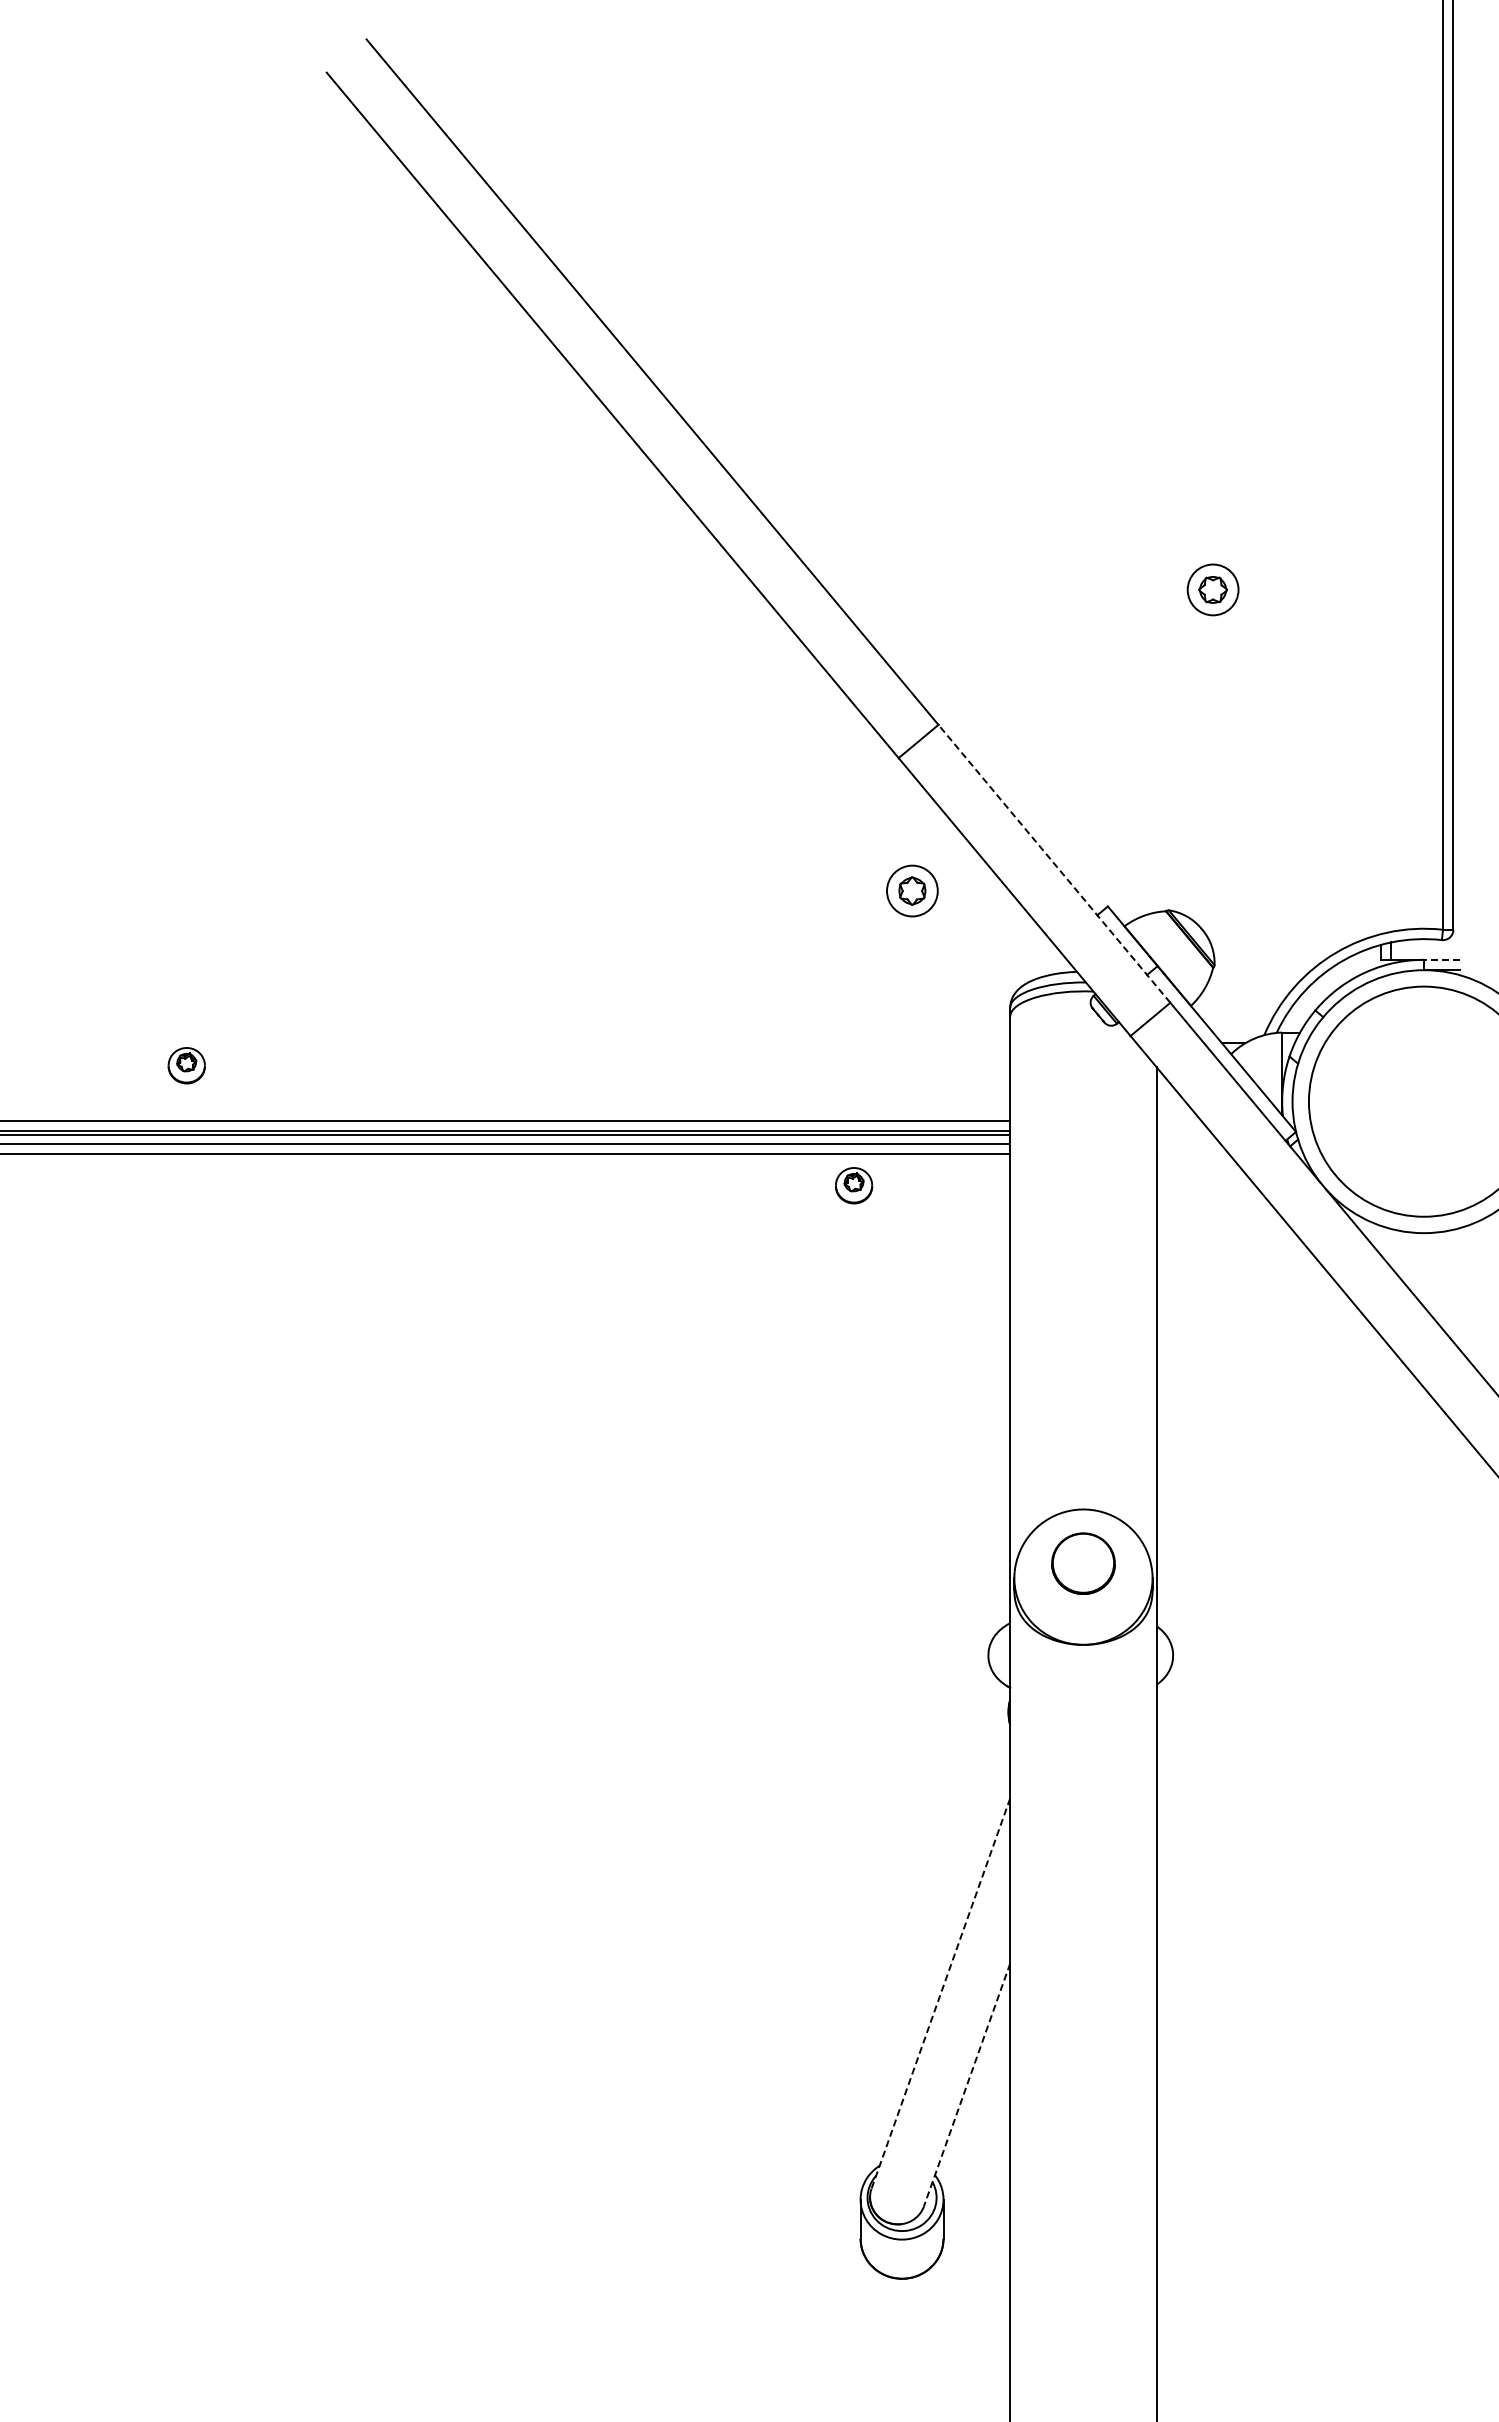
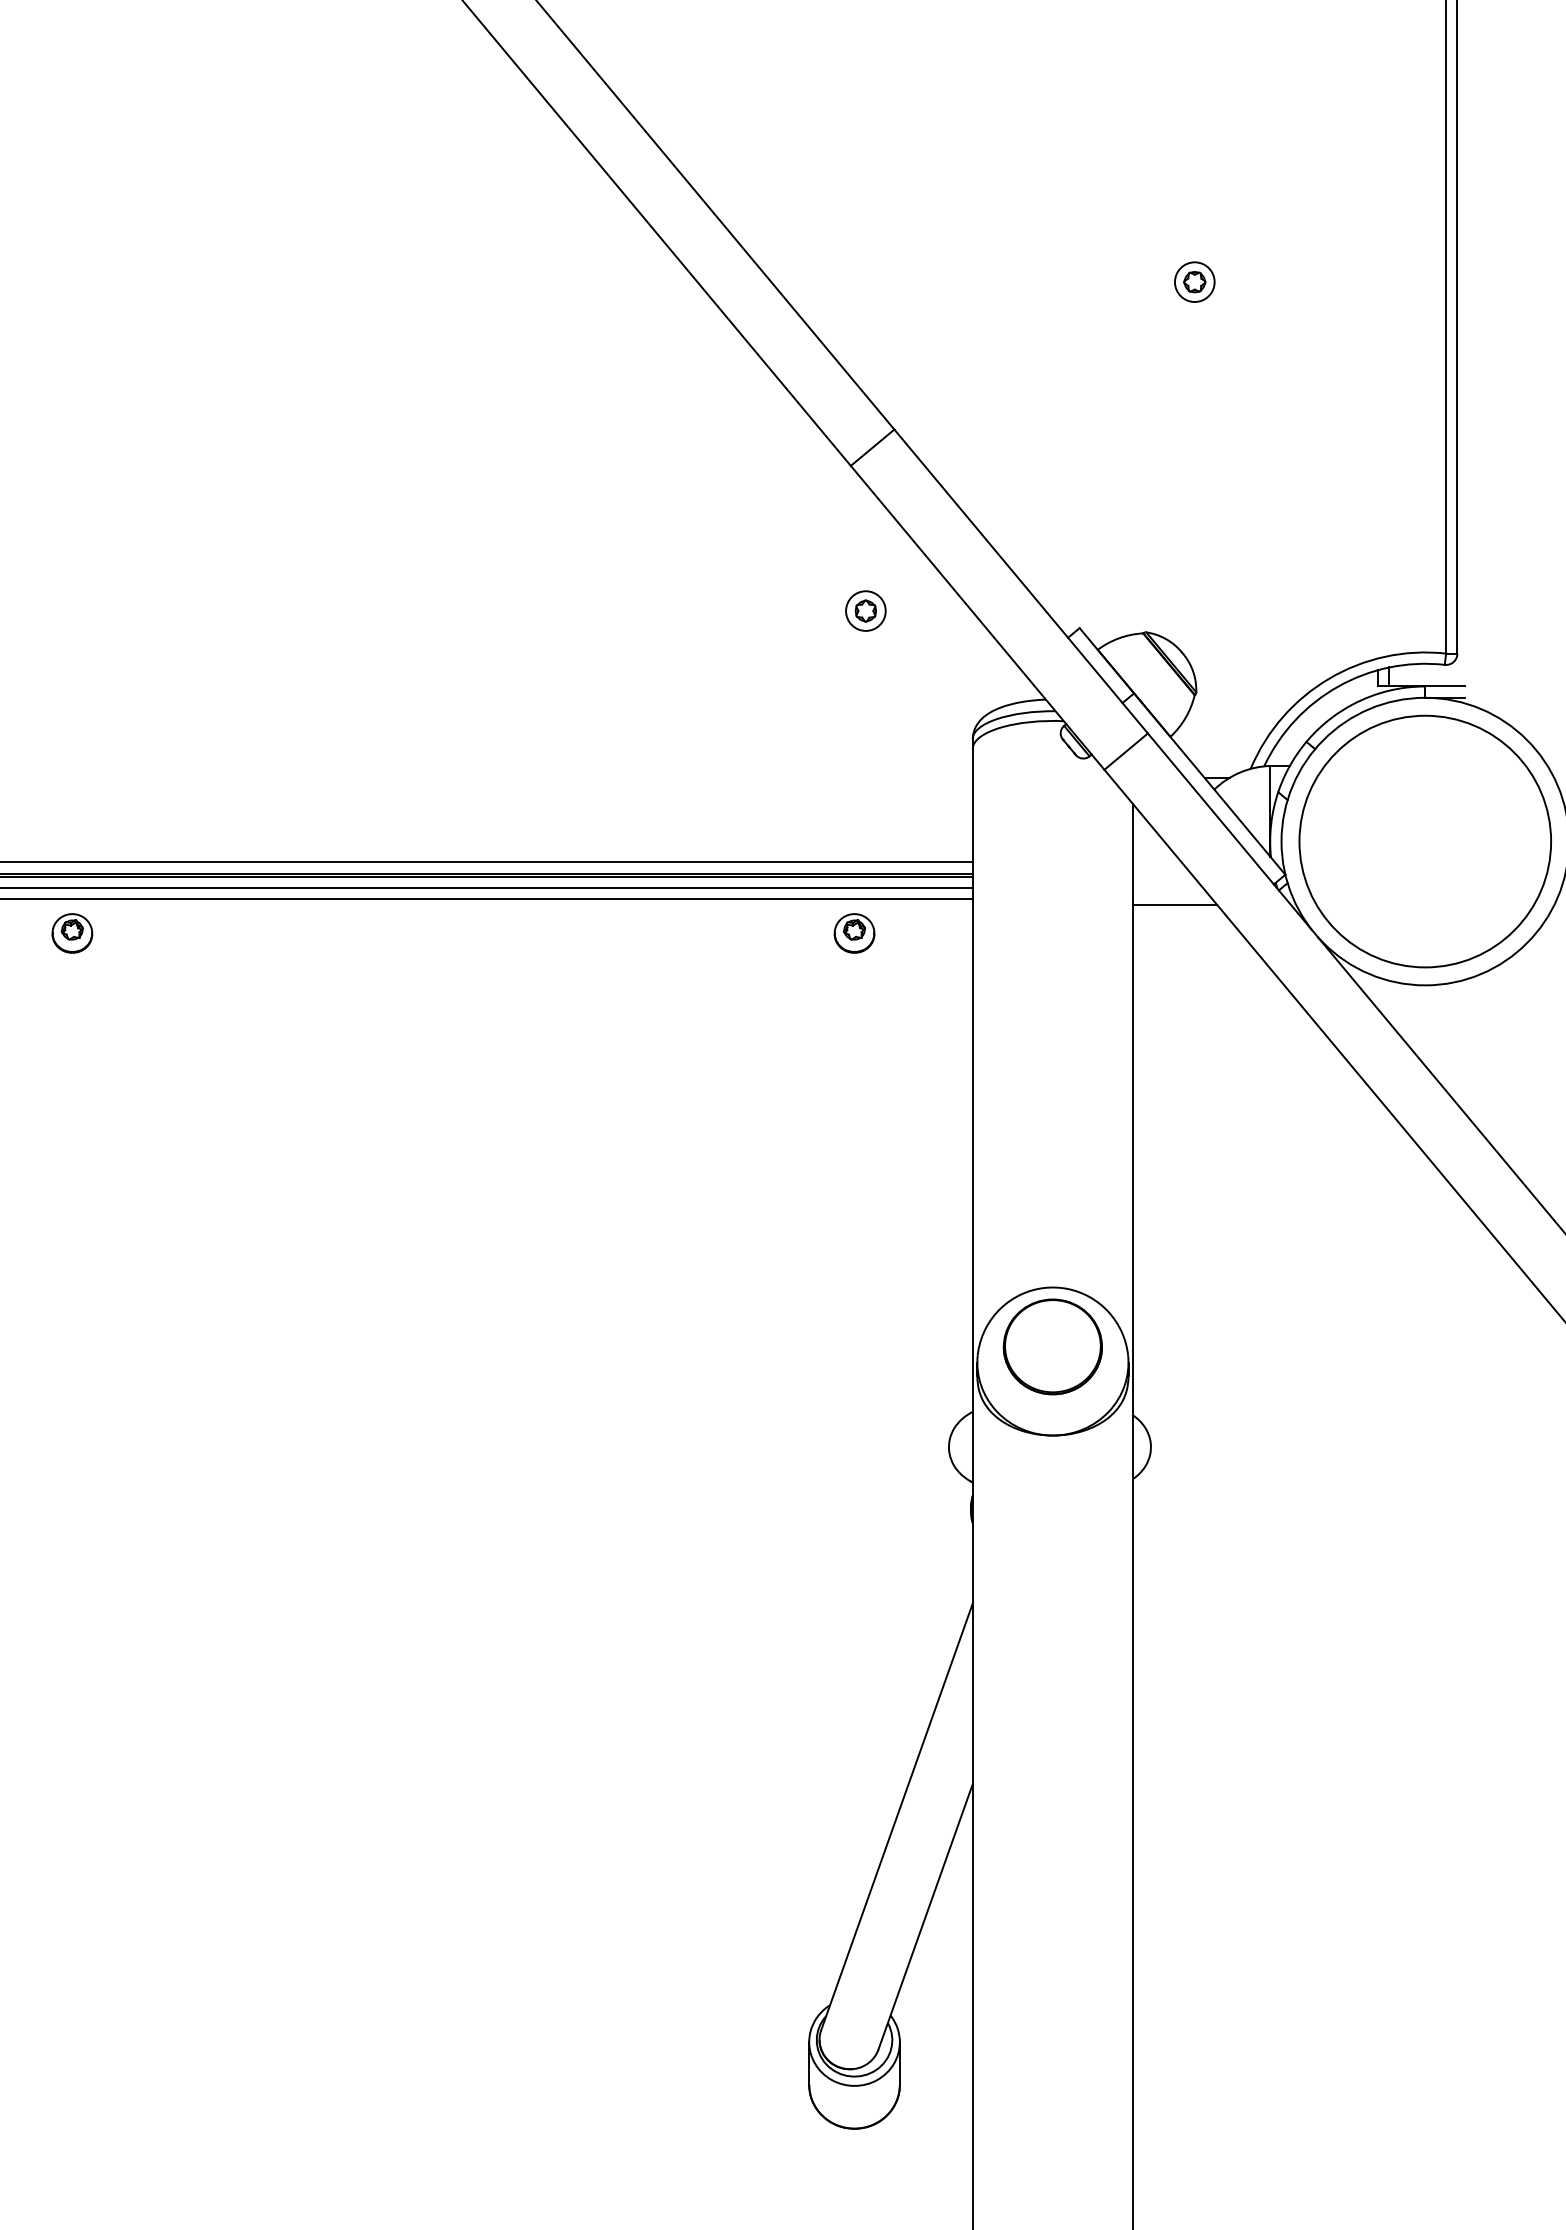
part: (1213, 590) -> (1195, 282), size x0.71
line: (1054, 863) -> (1021, 581), dashed -> solid
part: (912, 890) -> (865, 610), size x0.71
line: (1441, 959) -> (1444, 686), dashed -> solid
part: (186, 1065) -> (72, 933), moved
line: (1194, 1159) -> (1174, 904), added
part: (854, 1185) -> (855, 933), moved
part: (1083, 1563) -> (1052, 1346), size x1.43
line: (940, 1994) -> (896, 1817), dashed -> solid
line: (967, 2084) -> (926, 1916), dashed -> solid

